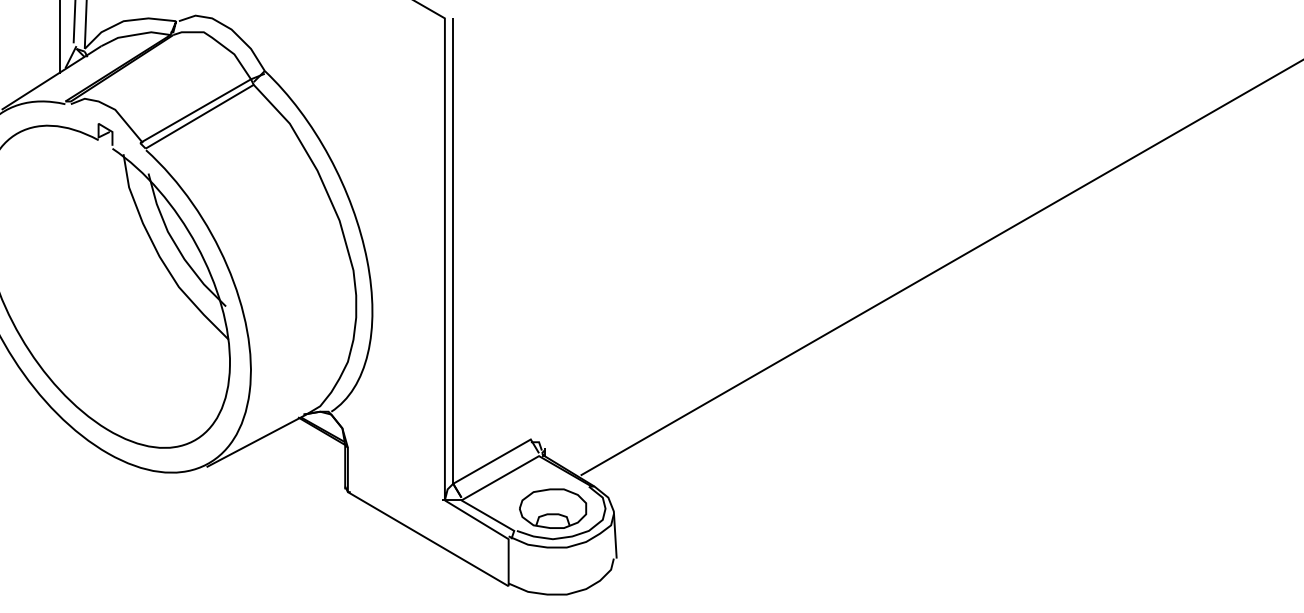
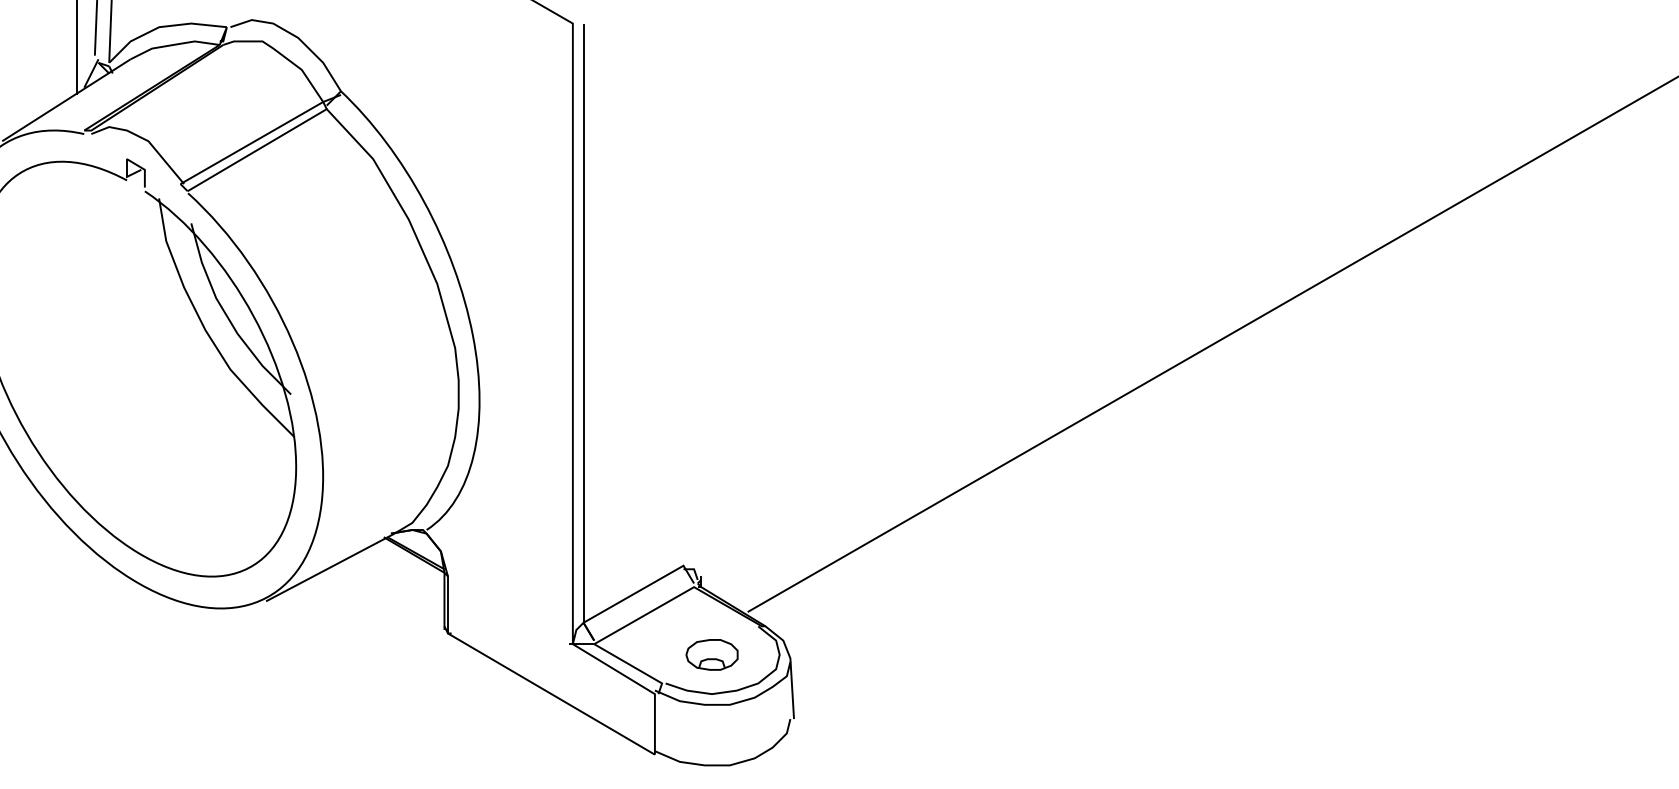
part: (552, 508) -> (711, 654), size x0.6

